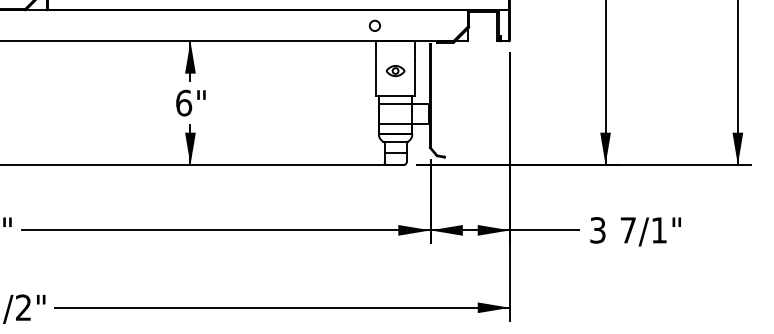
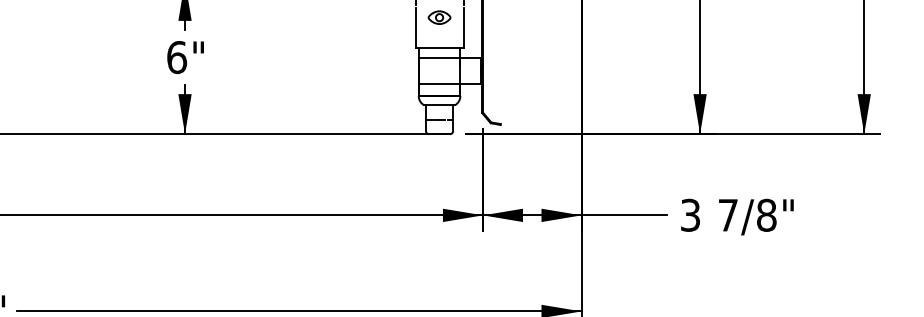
text: (659, 230) -> (767, 215), 7/1" -> 7/8"

